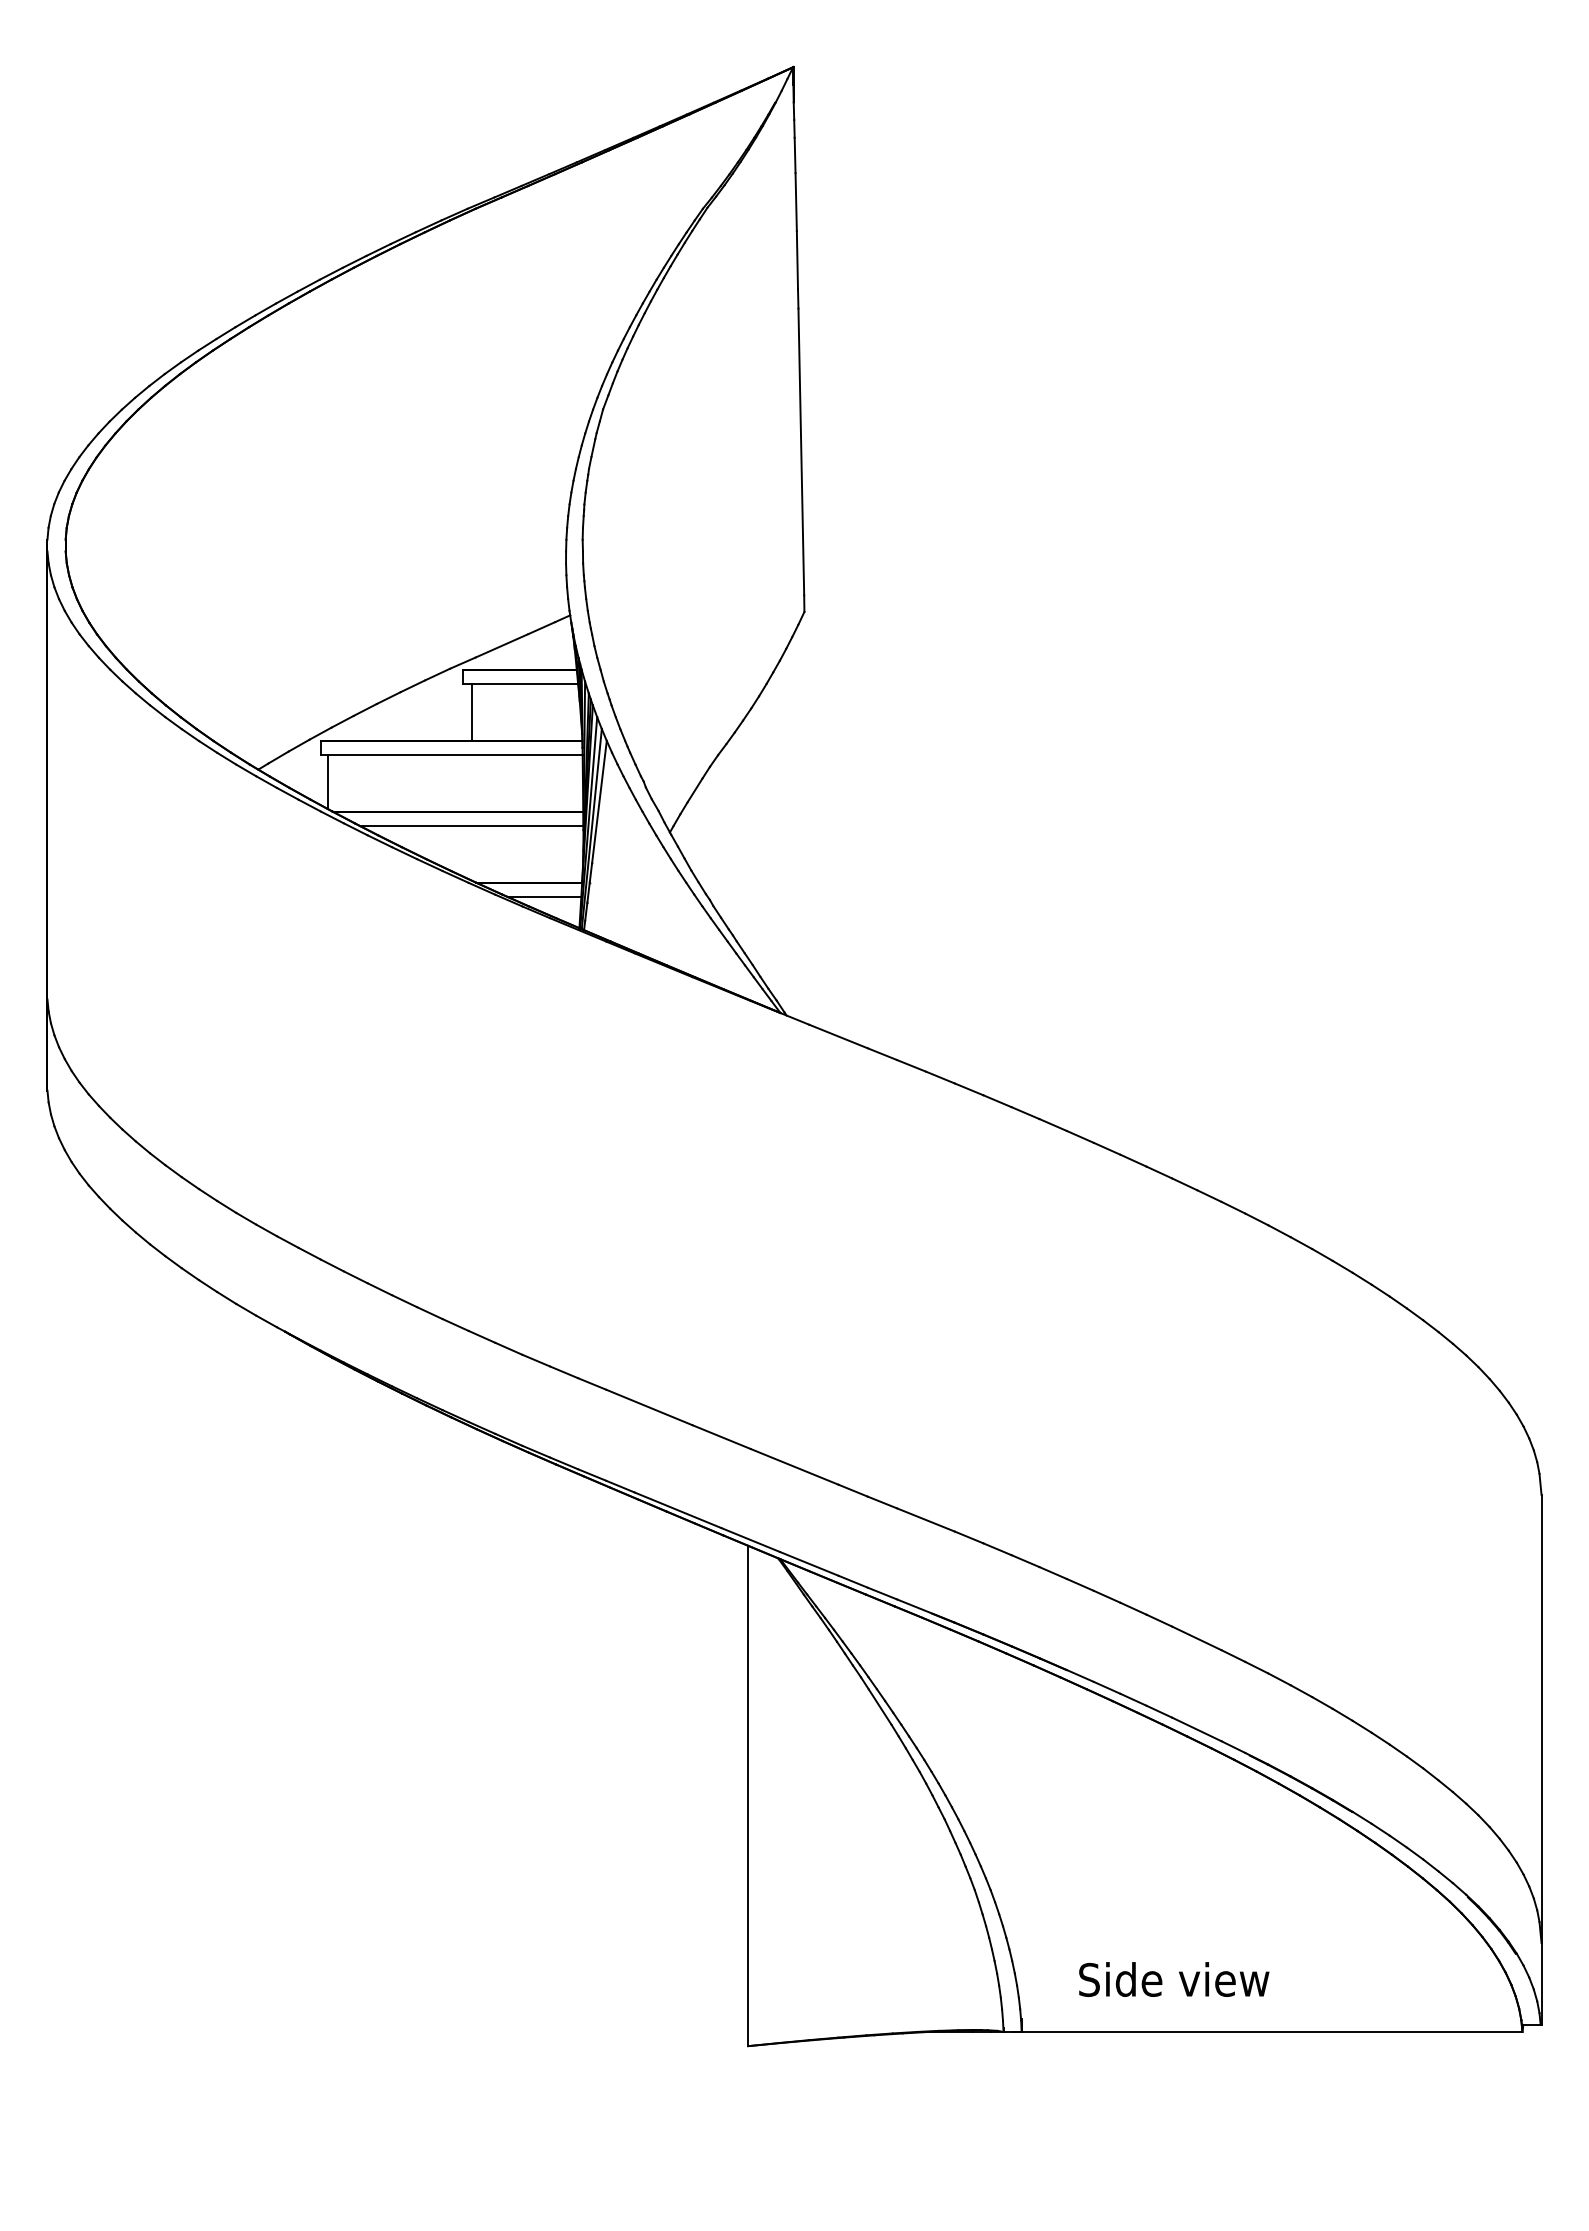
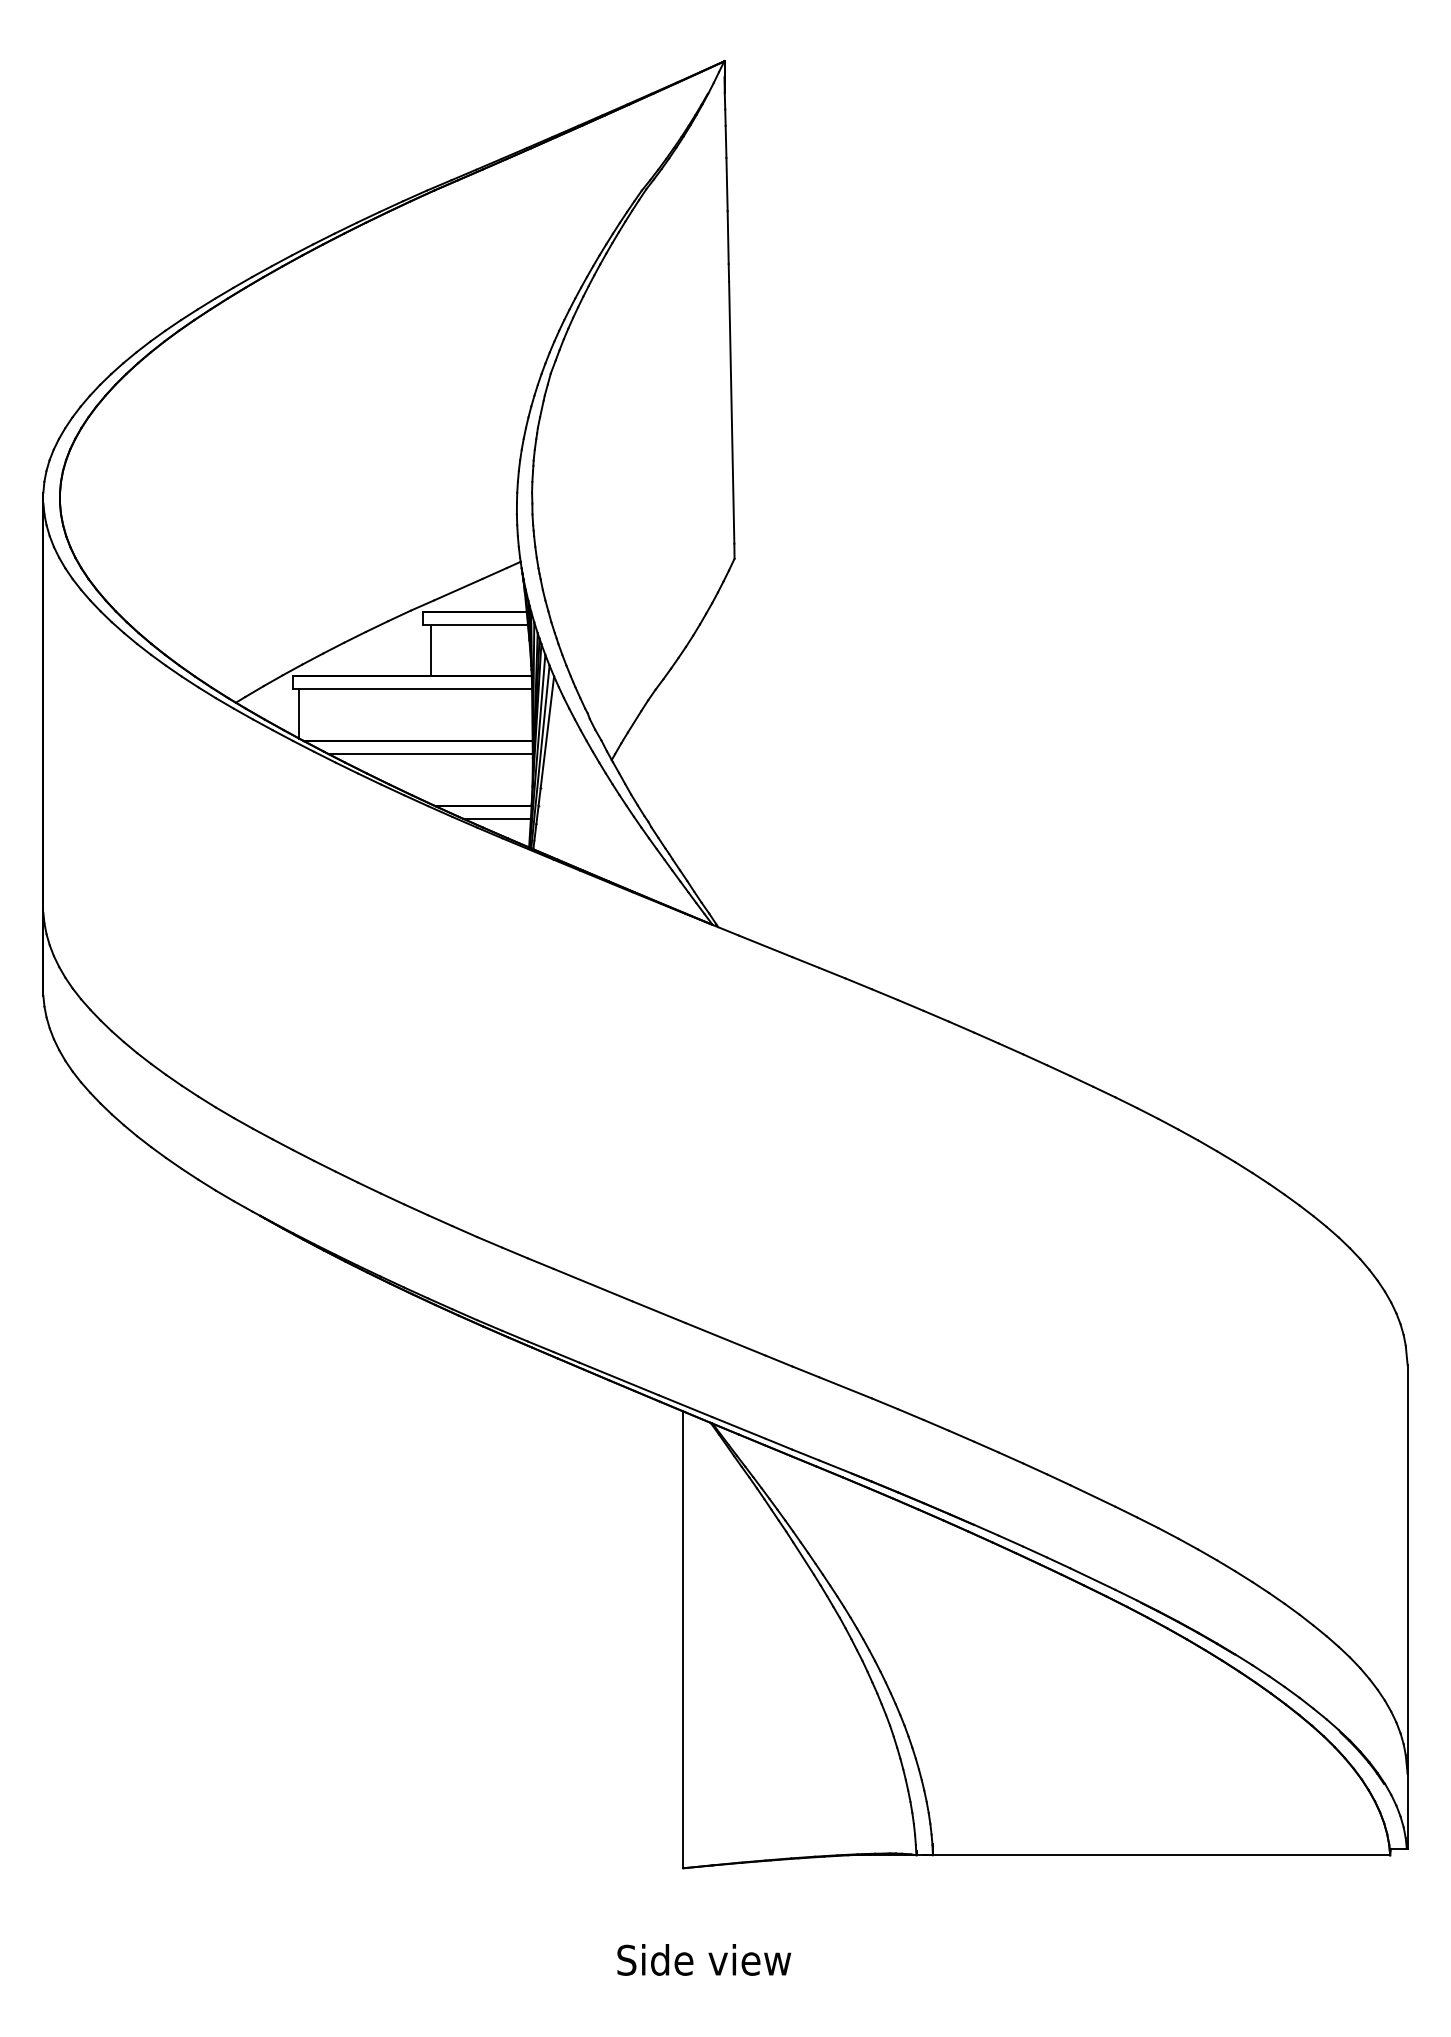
text: (1174, 1979) -> (704, 1959), moved

